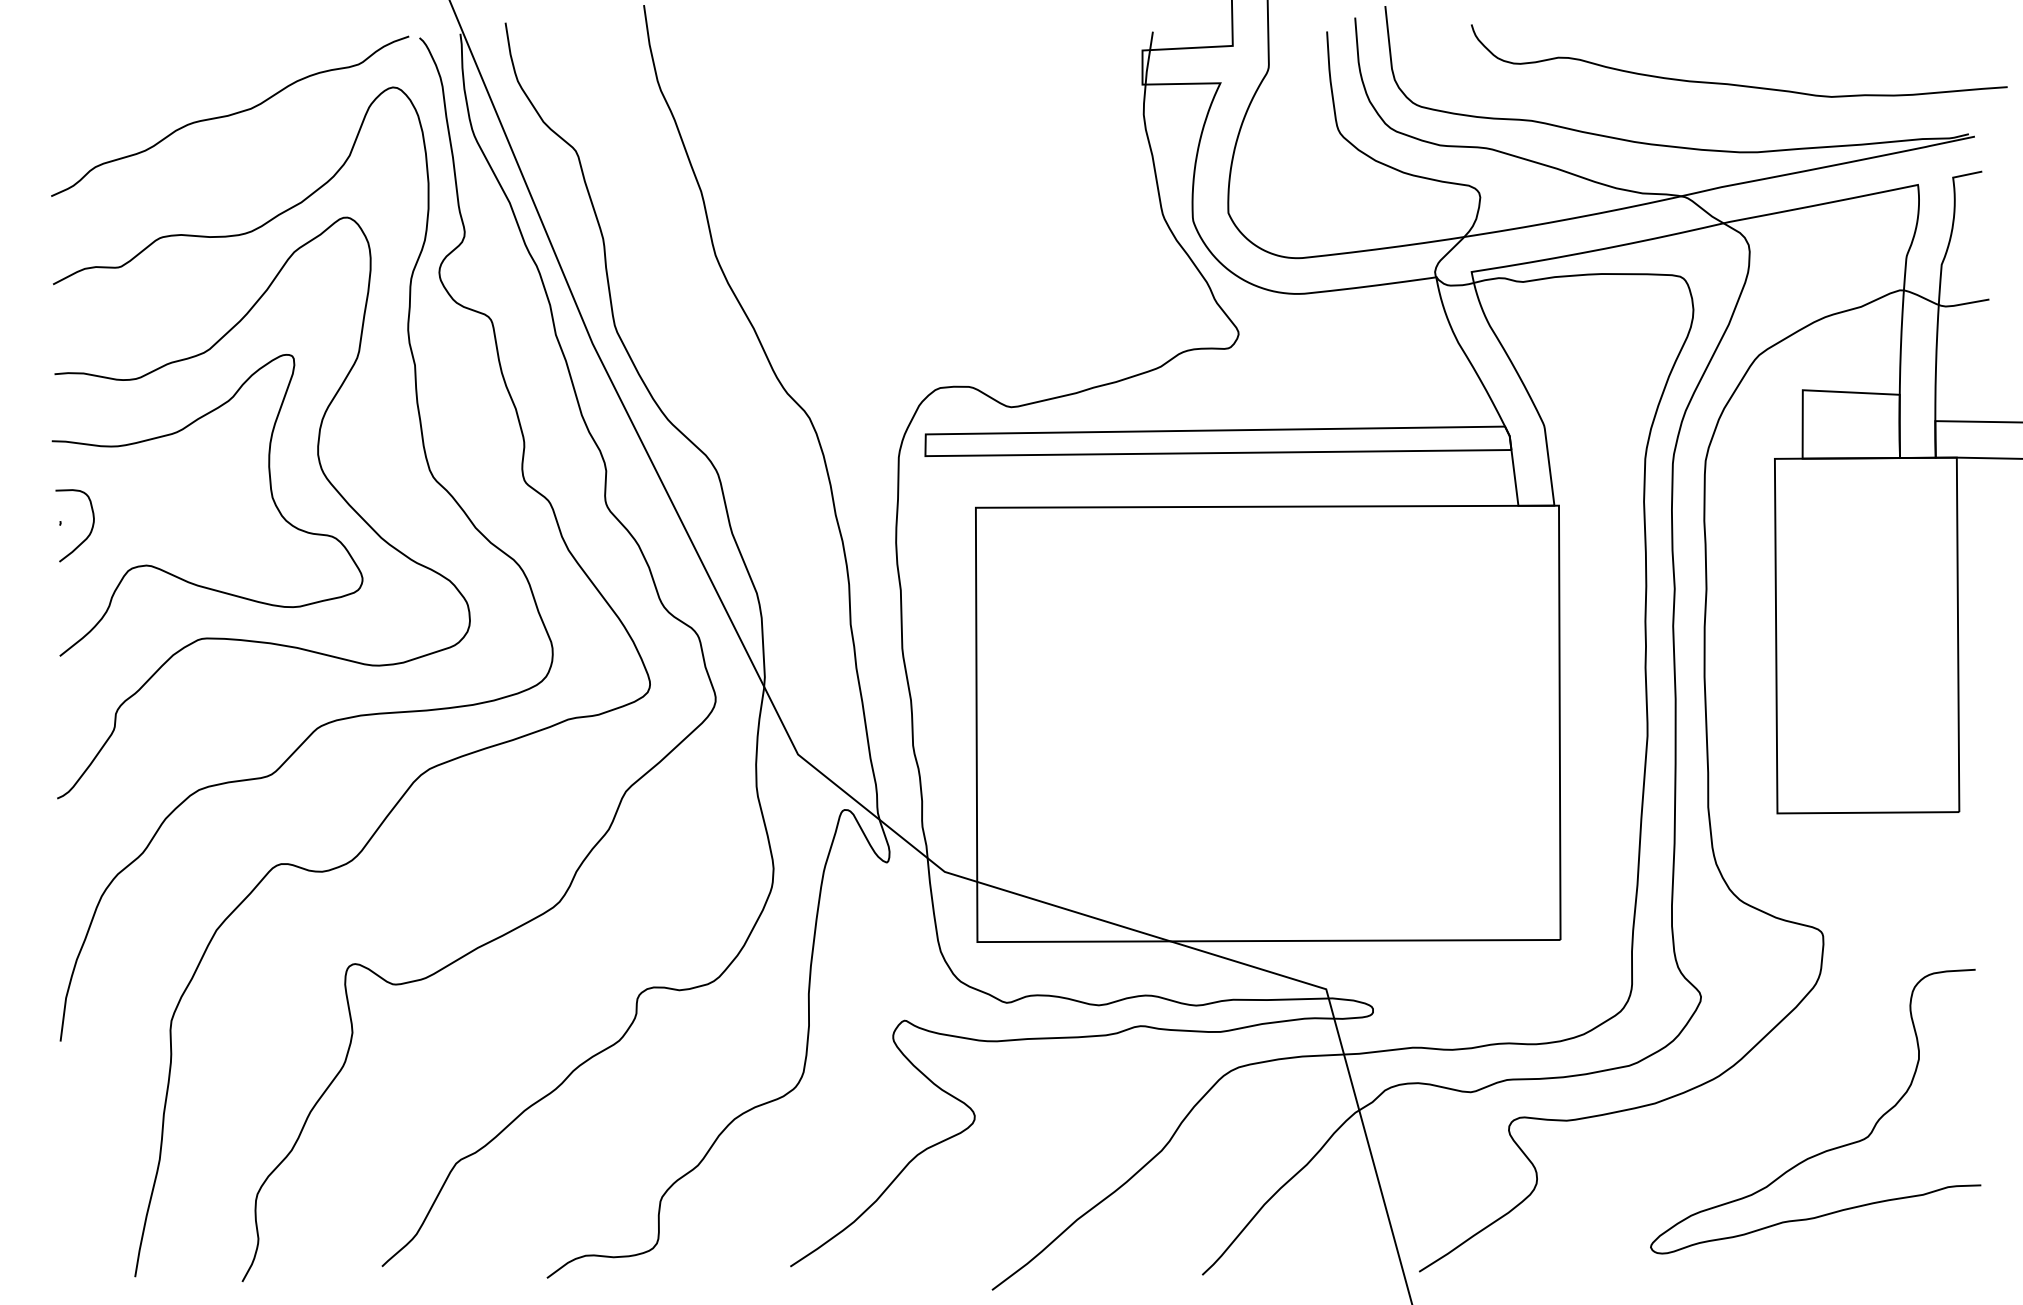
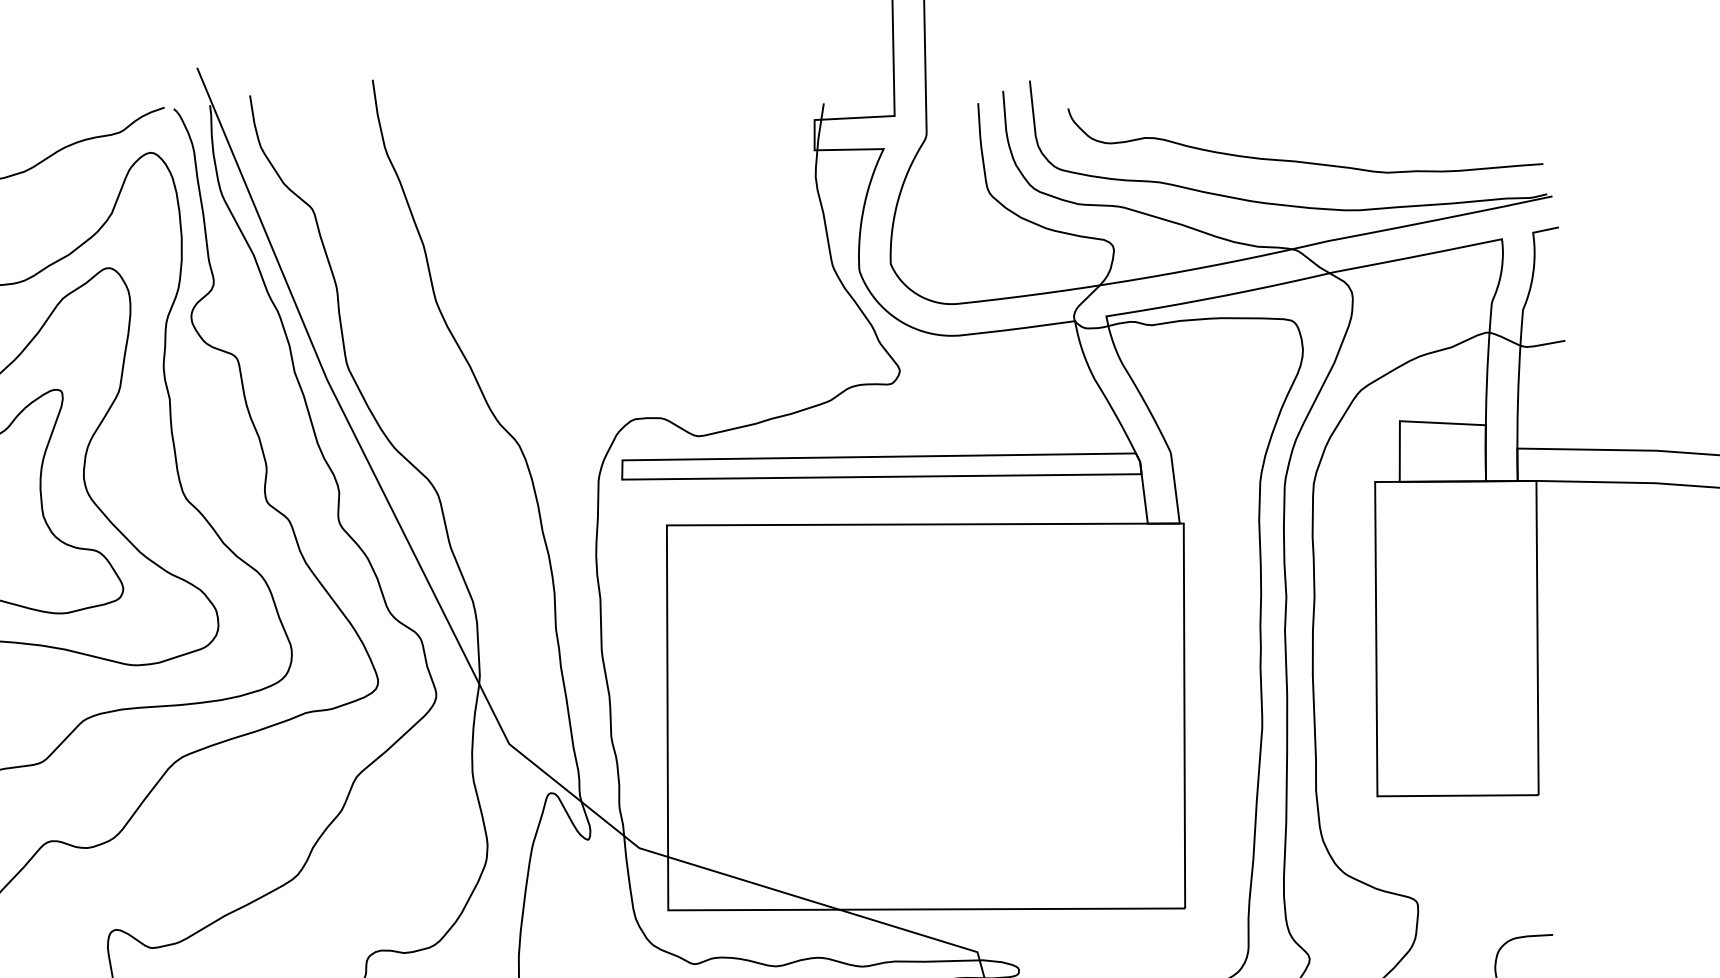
curve: (1739, 84) -> (1305, 161), moved

